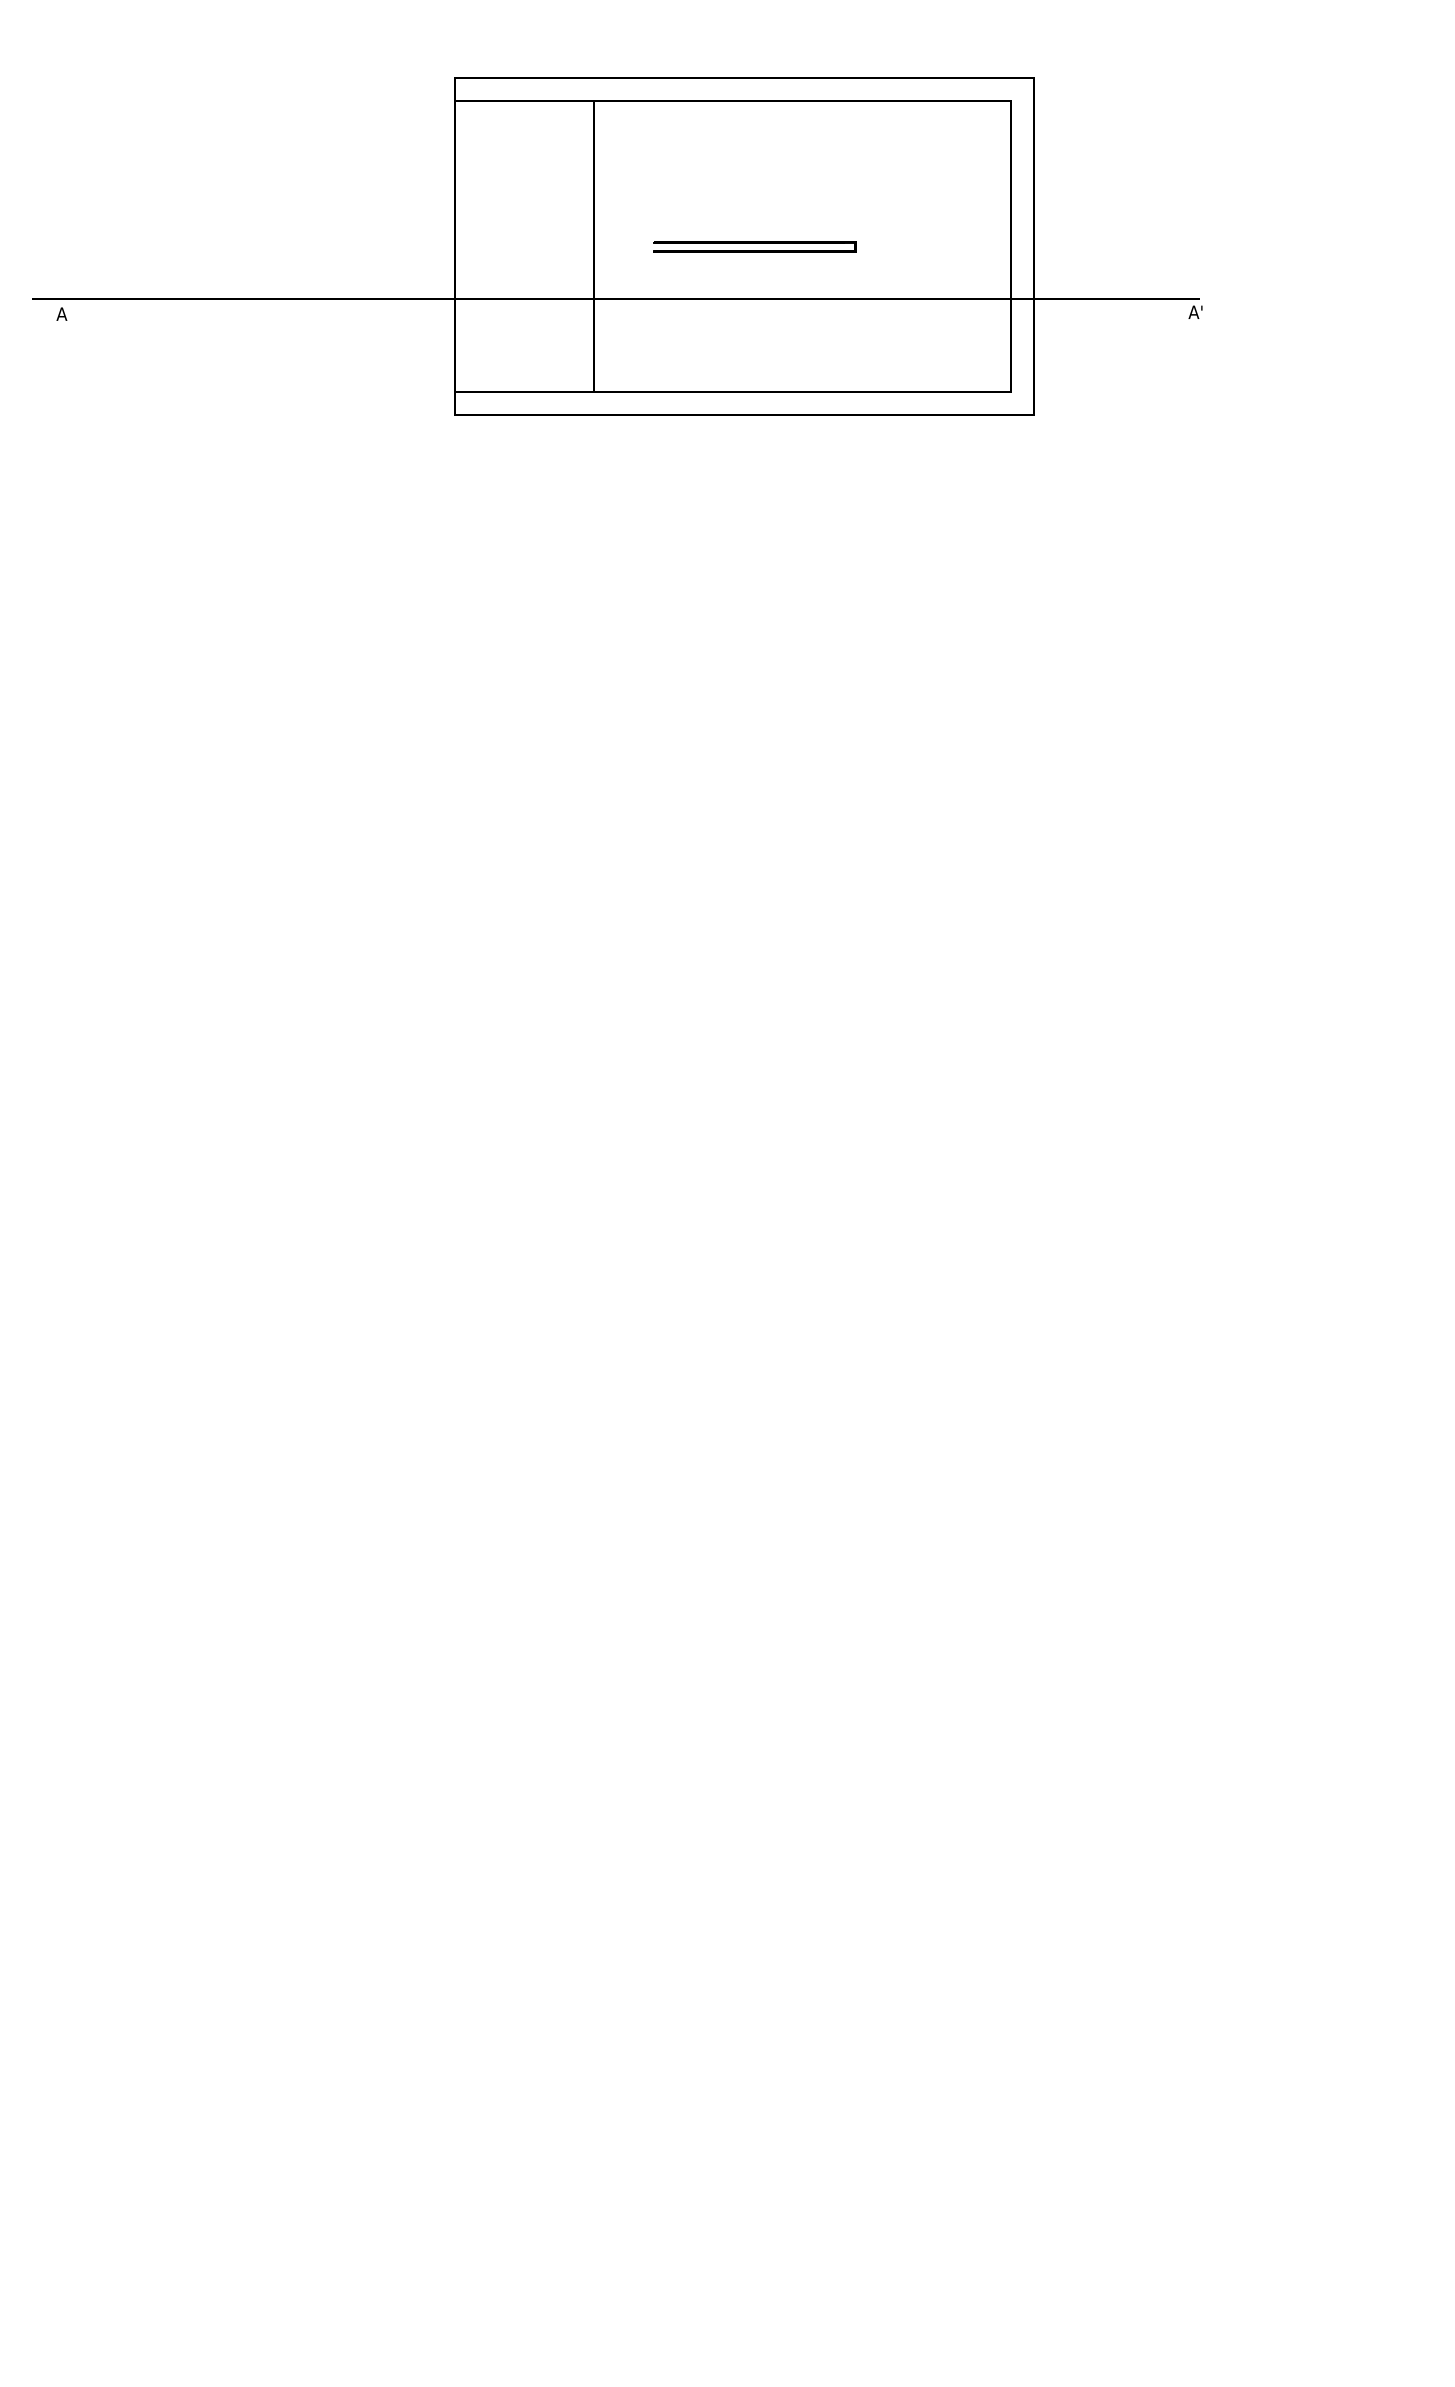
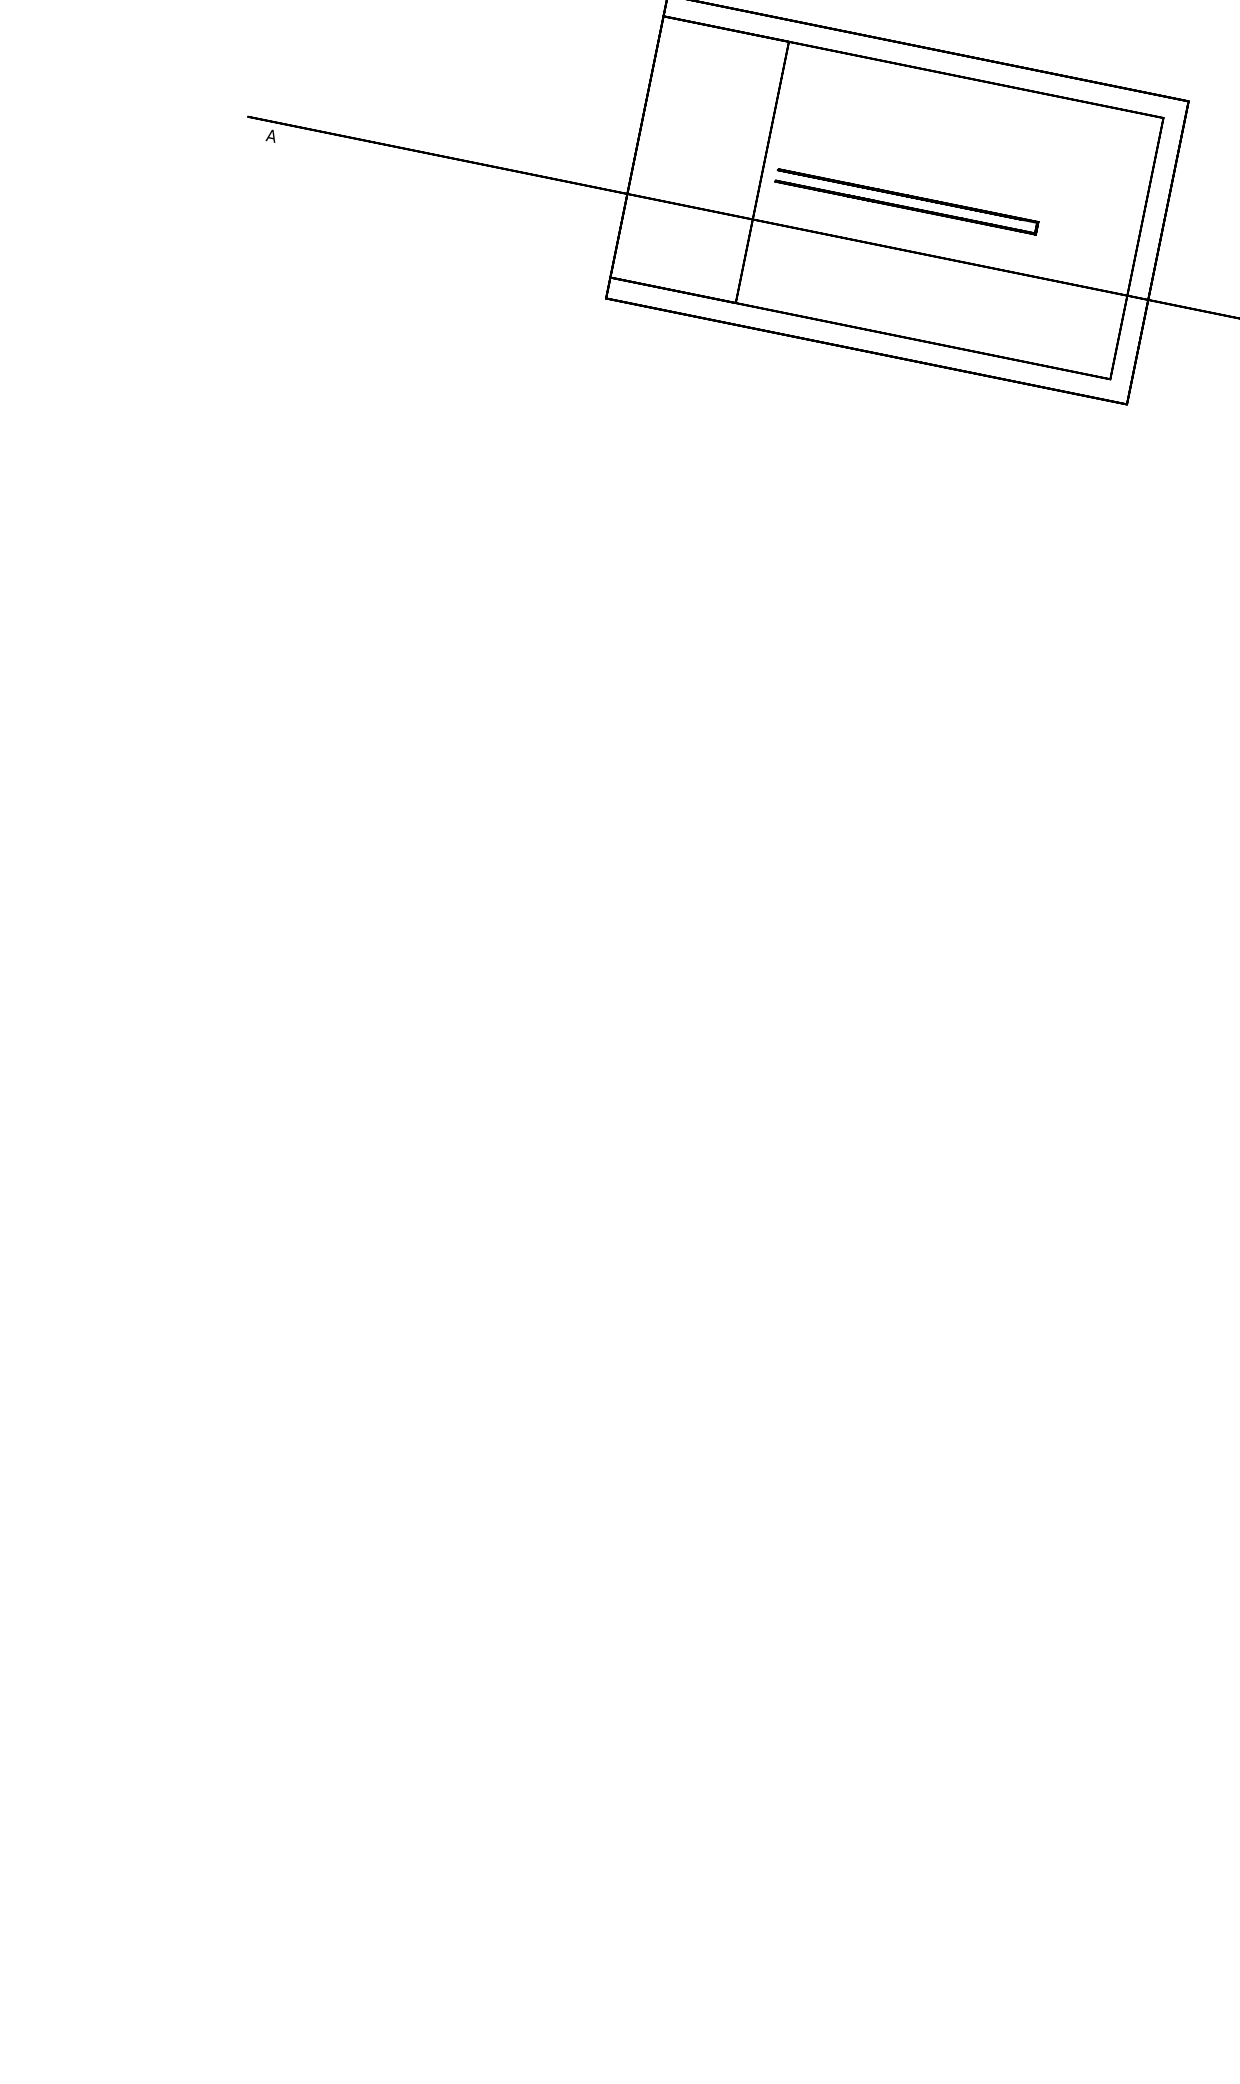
part: (754, 246) -> (906, 201), size x1.43

